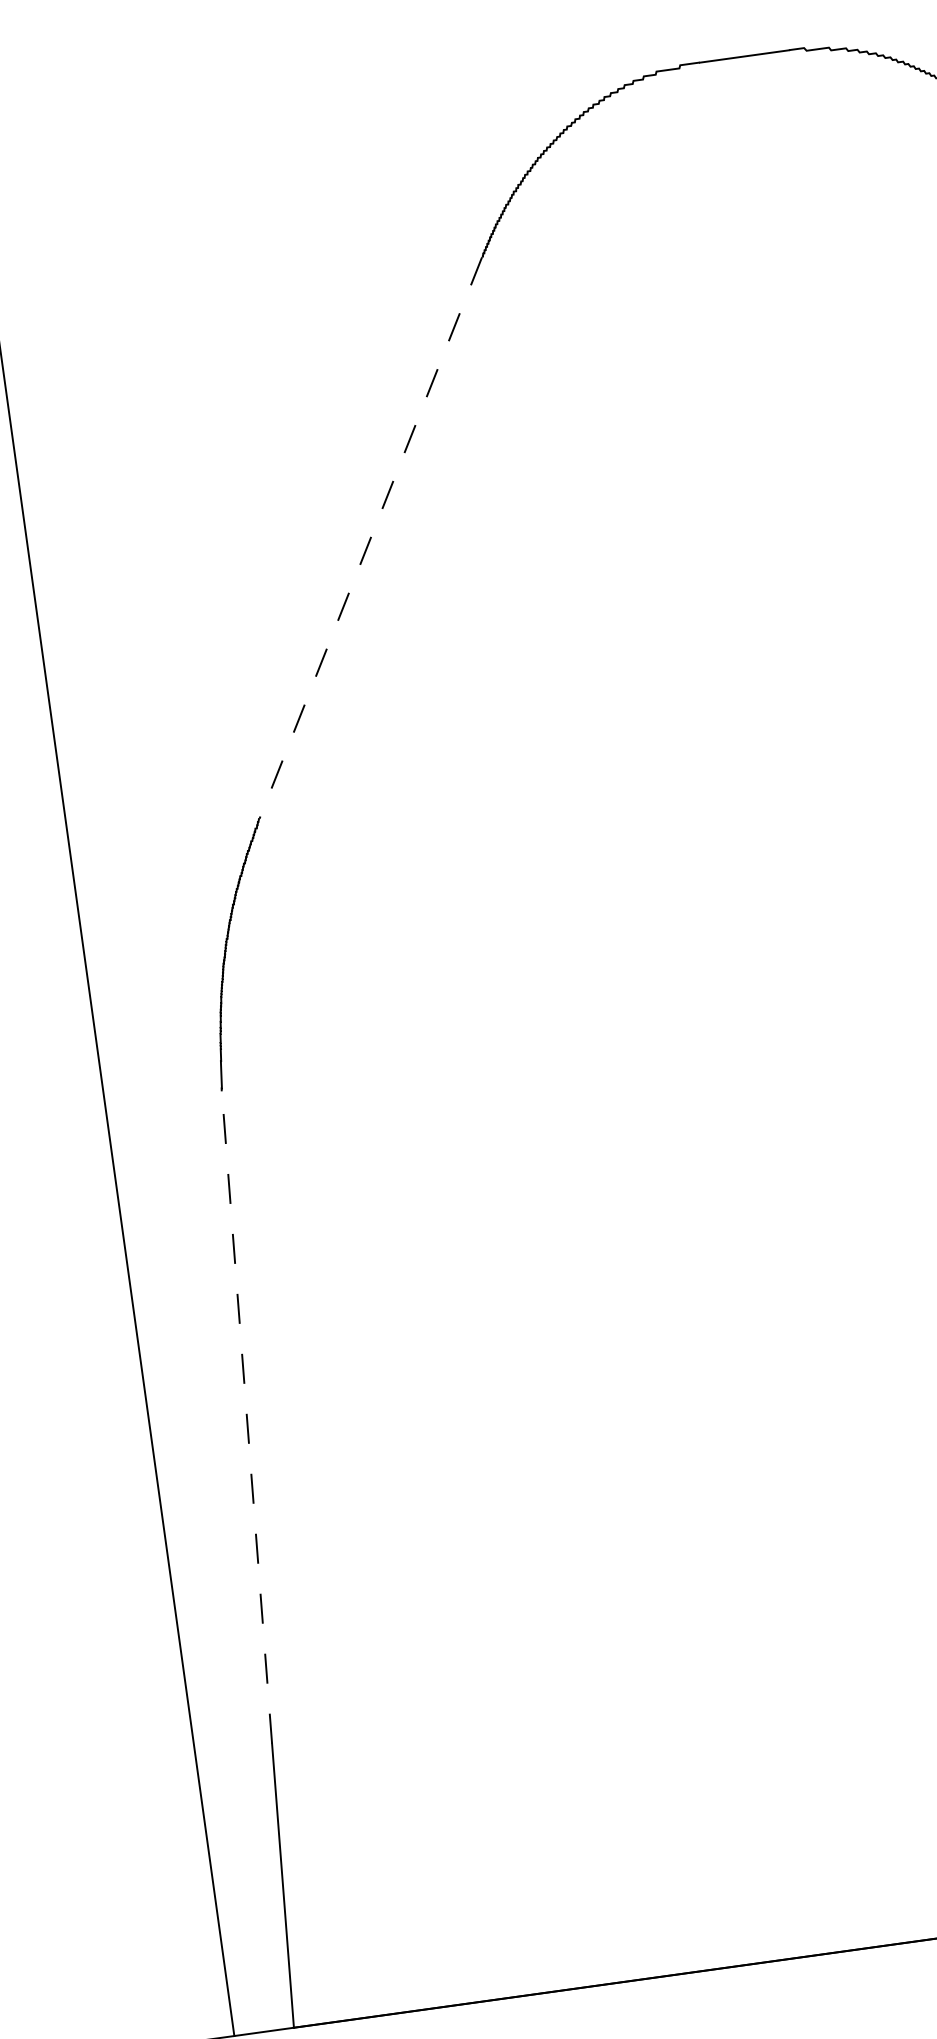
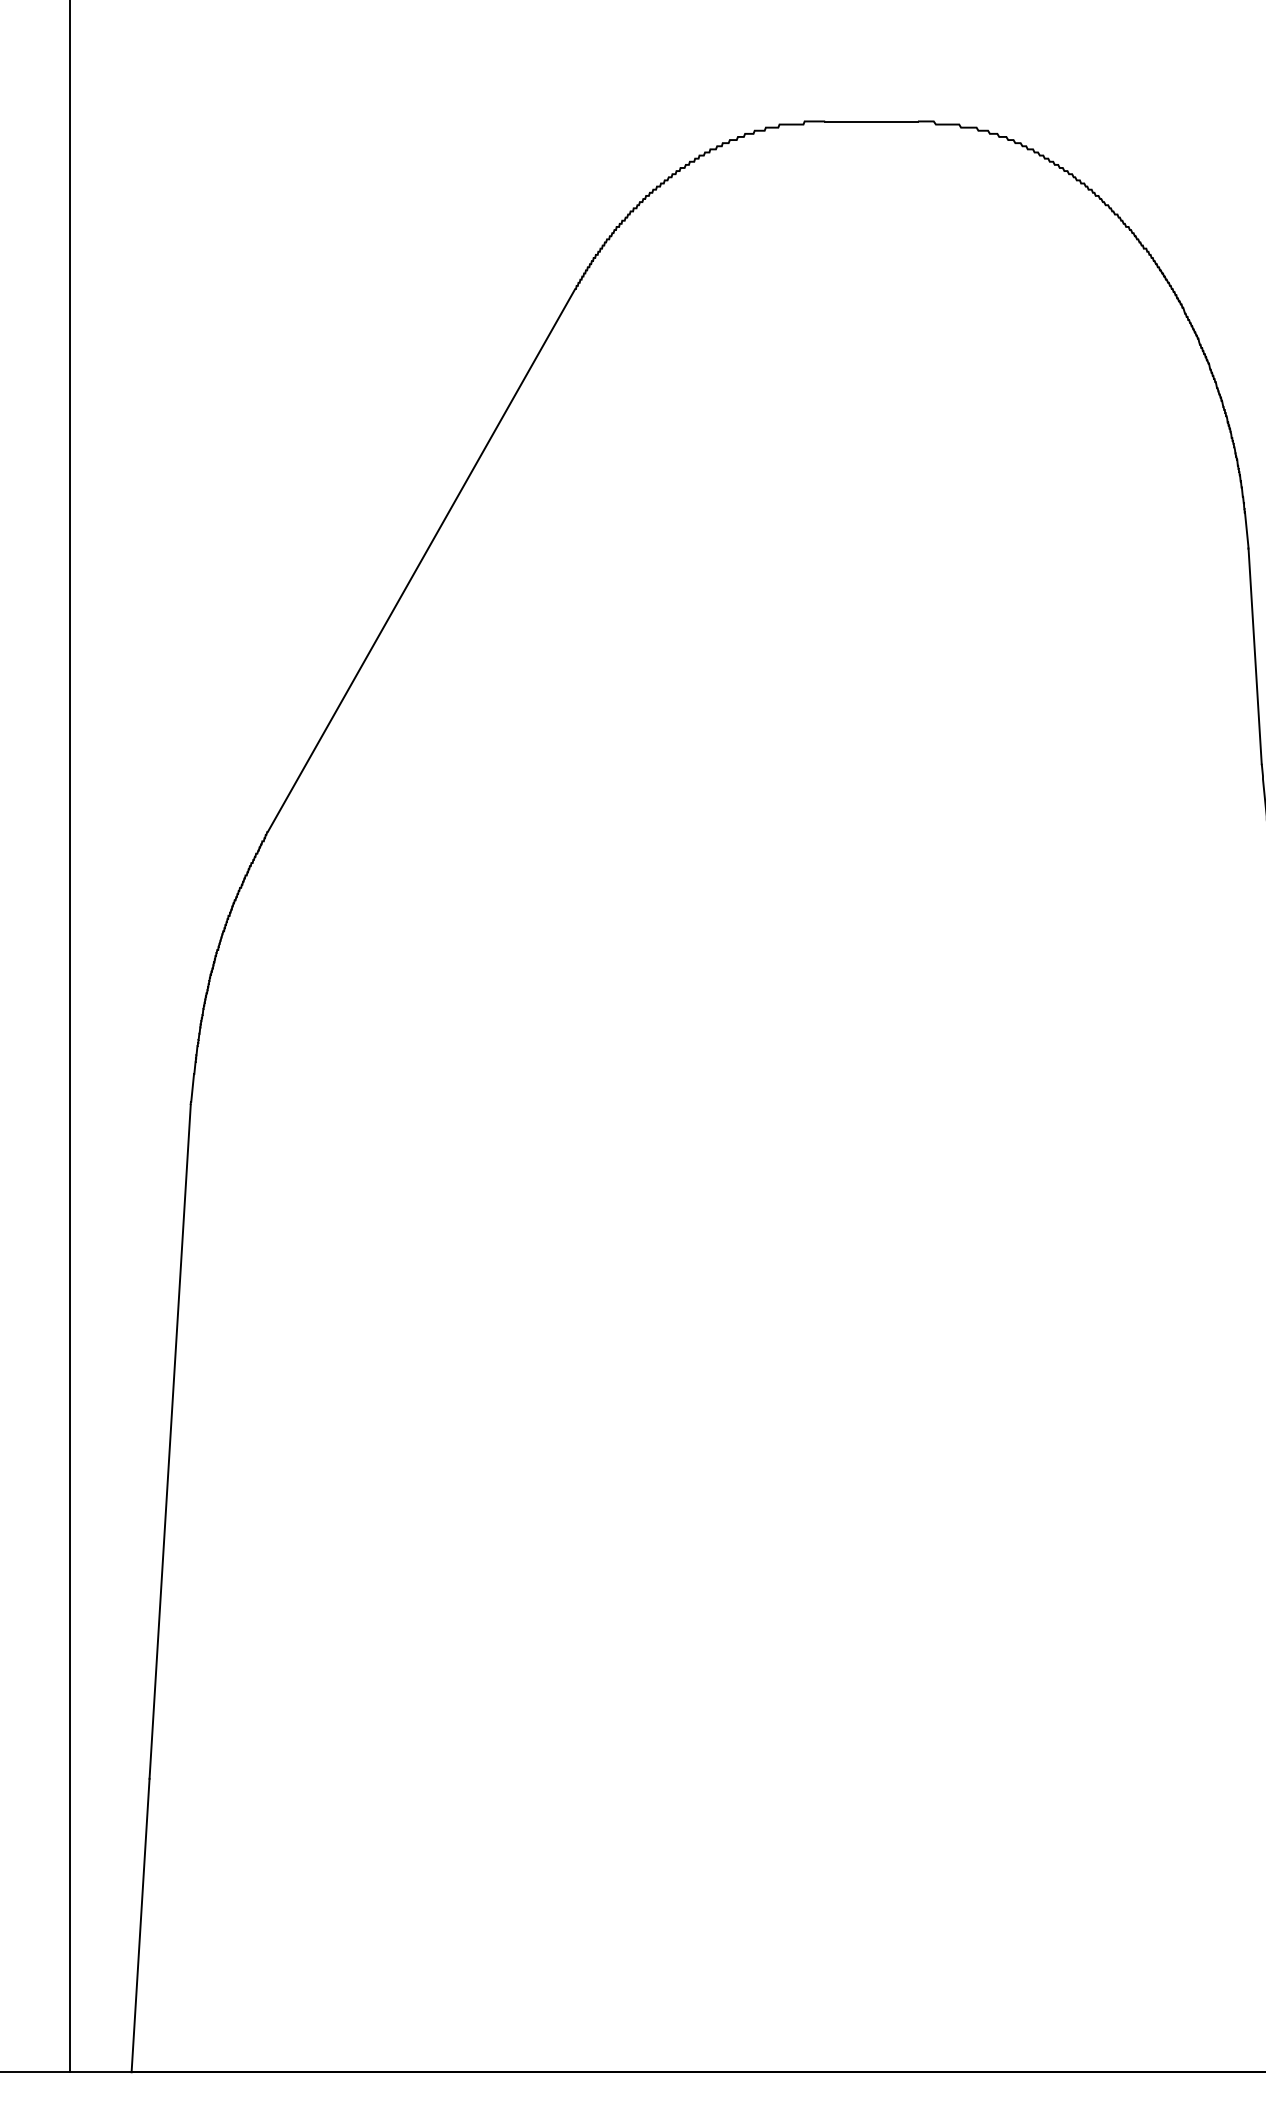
line: (370, 537) -> (421, 560), dashed -> solid
line: (247, 1417) -> (170, 1441), dashed -> solid

